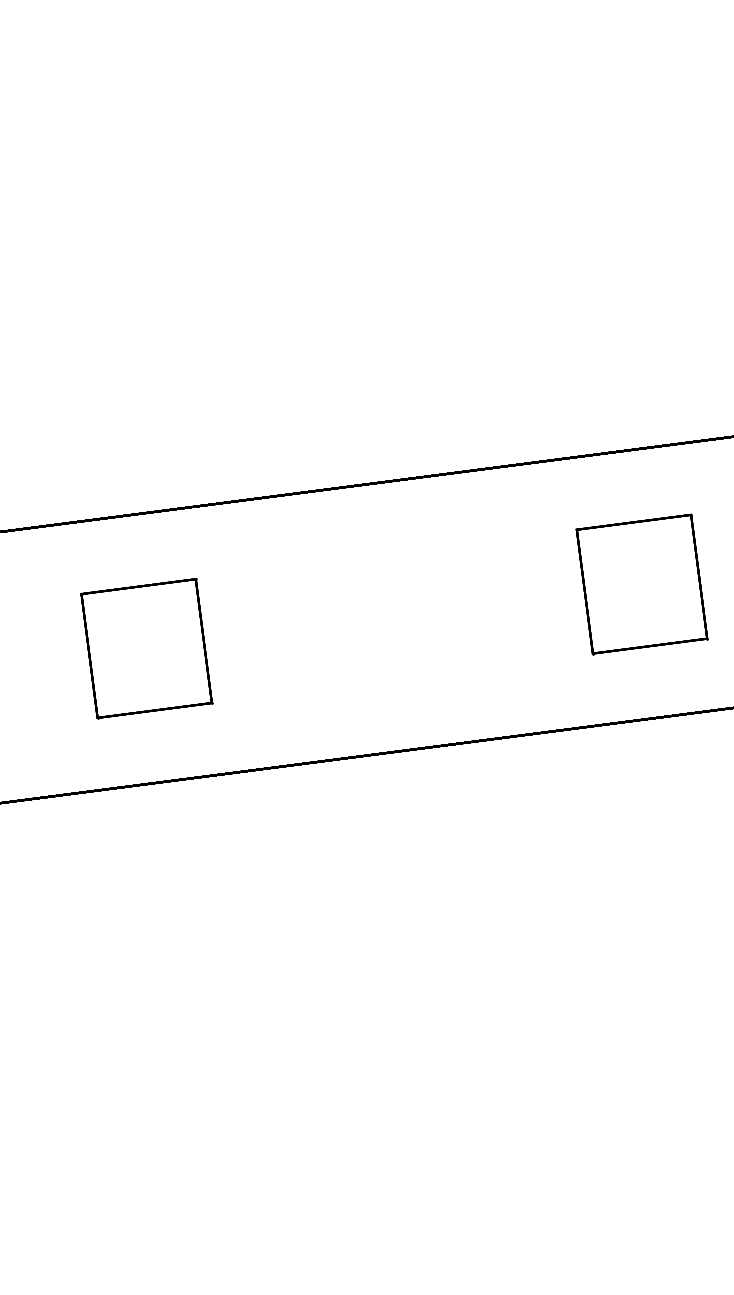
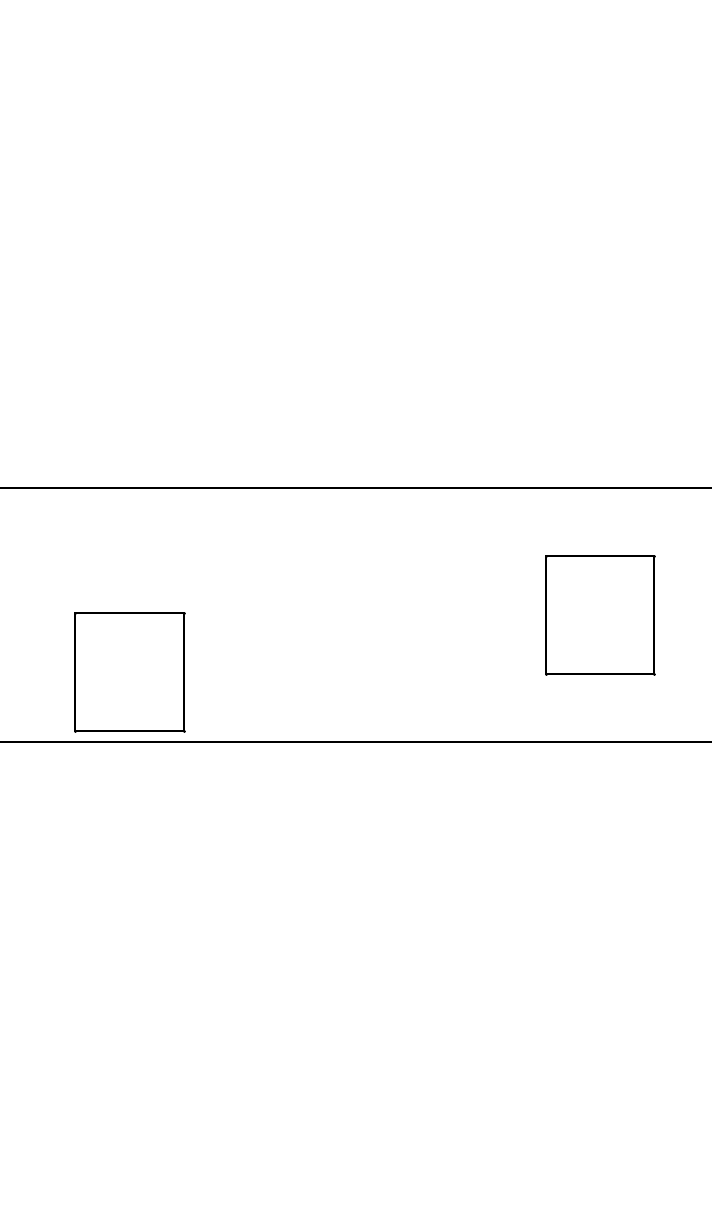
part: (146, 649) -> (129, 672), moved

